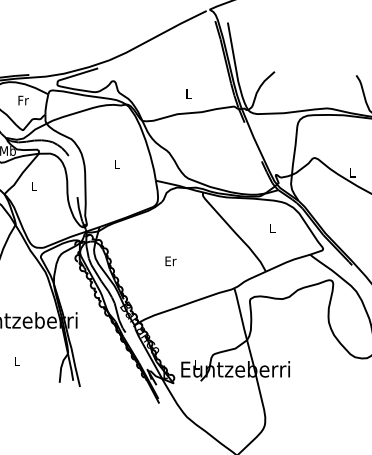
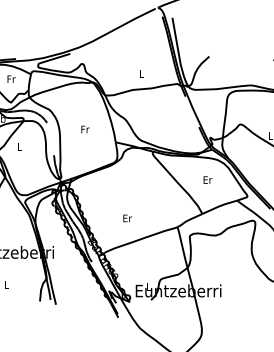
text: (117, 164) -> (85, 129), L -> Fr
text: (272, 228) -> (207, 179), L -> Er
text: (170, 261) -> (127, 218), moved

